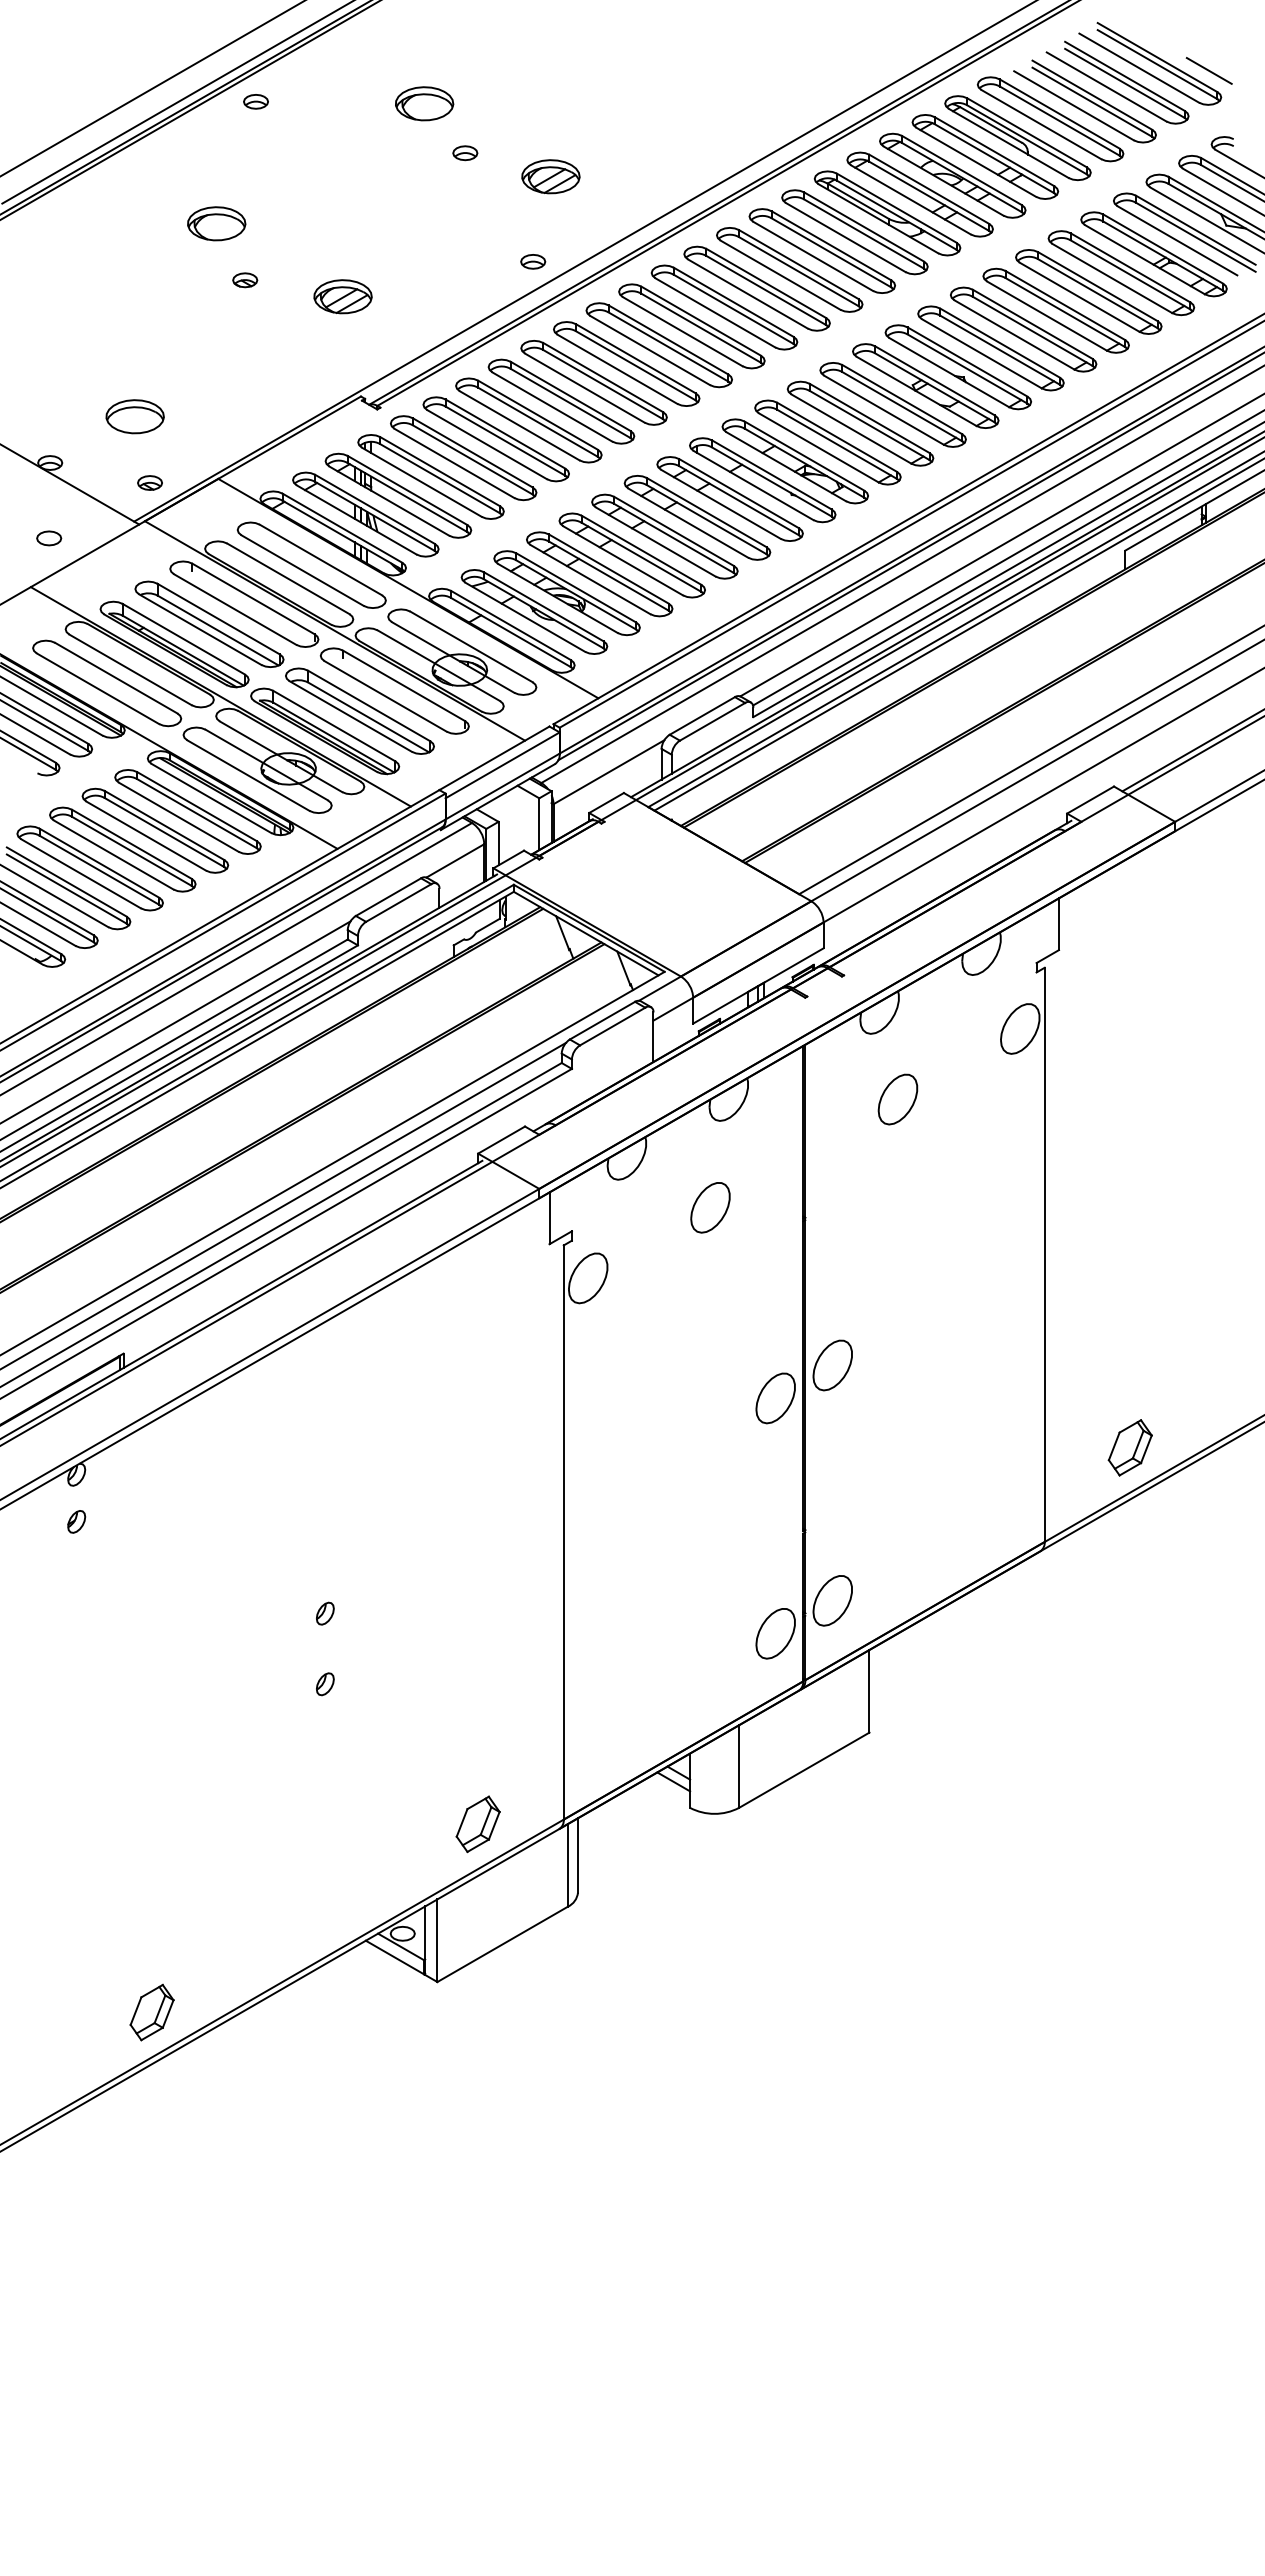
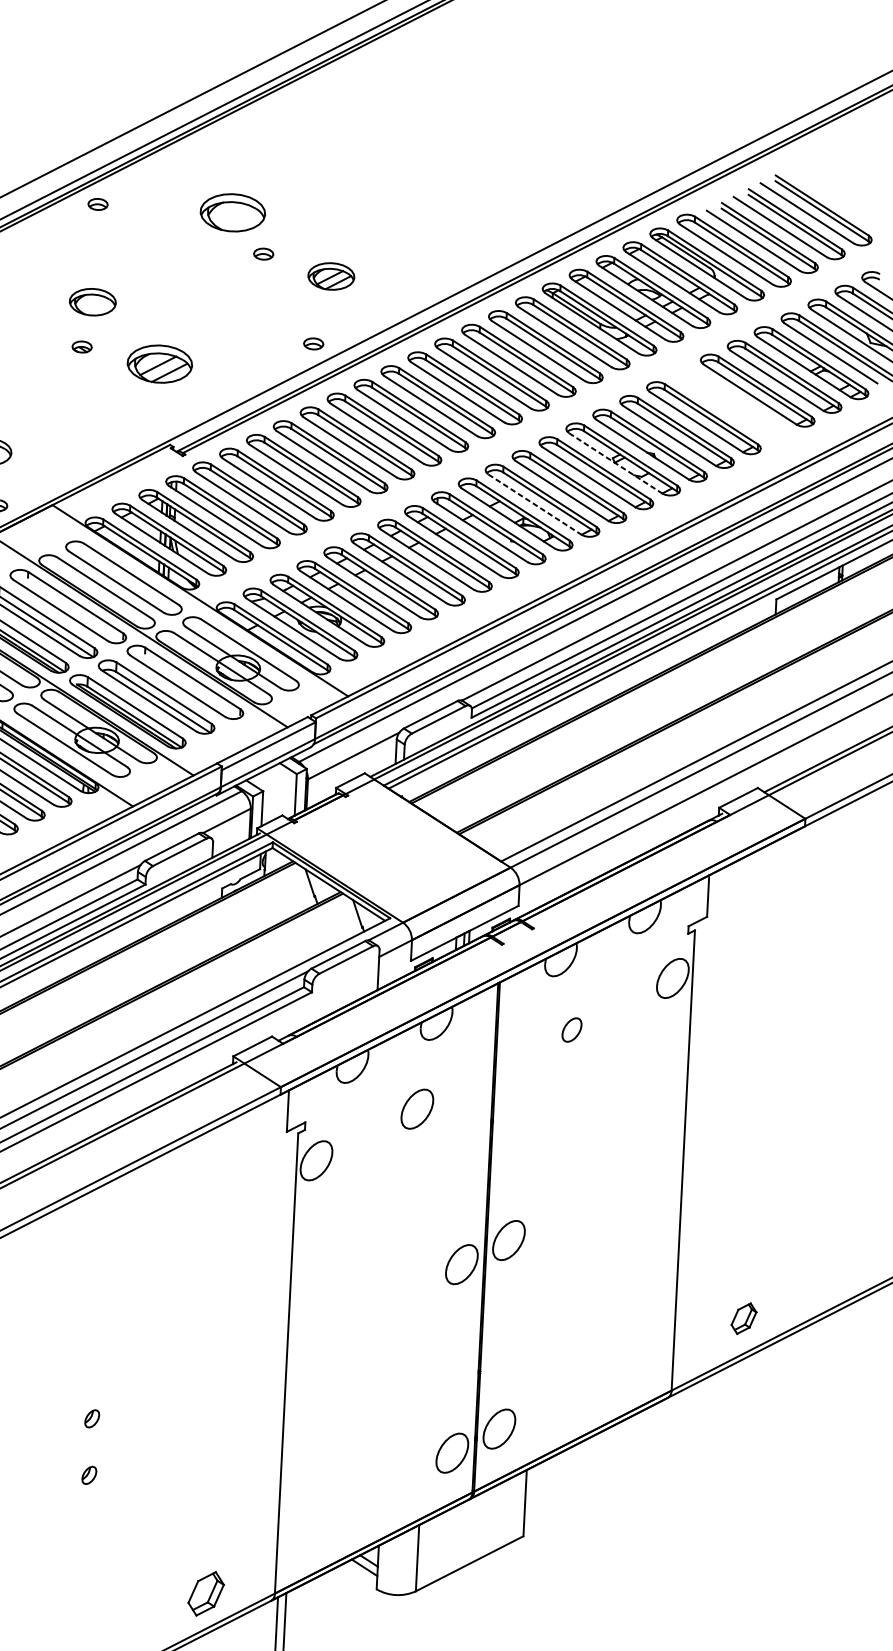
line: (1208, 70) -> (862, 218), removed
part: (424, 103) -> (233, 212), size x1.4
part: (216, 223) -> (92, 301), moved
part: (342, 296) -> (159, 363), size x1.4
part: (1055, 310) -> (730, 404), removed
line: (917, 391) -> (616, 463), solid -> dashed
line: (819, 448) -> (535, 505), solid -> dashed
part: (897, 1099) -> (571, 1030), size x0.6
part: (1129, 1447) -> (743, 1318), size x0.7

